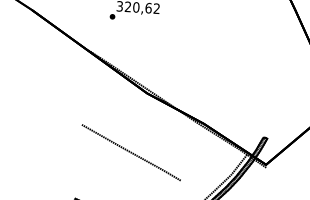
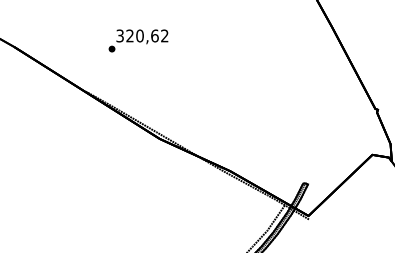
line: (130, 152) -> (144, 211), removed

